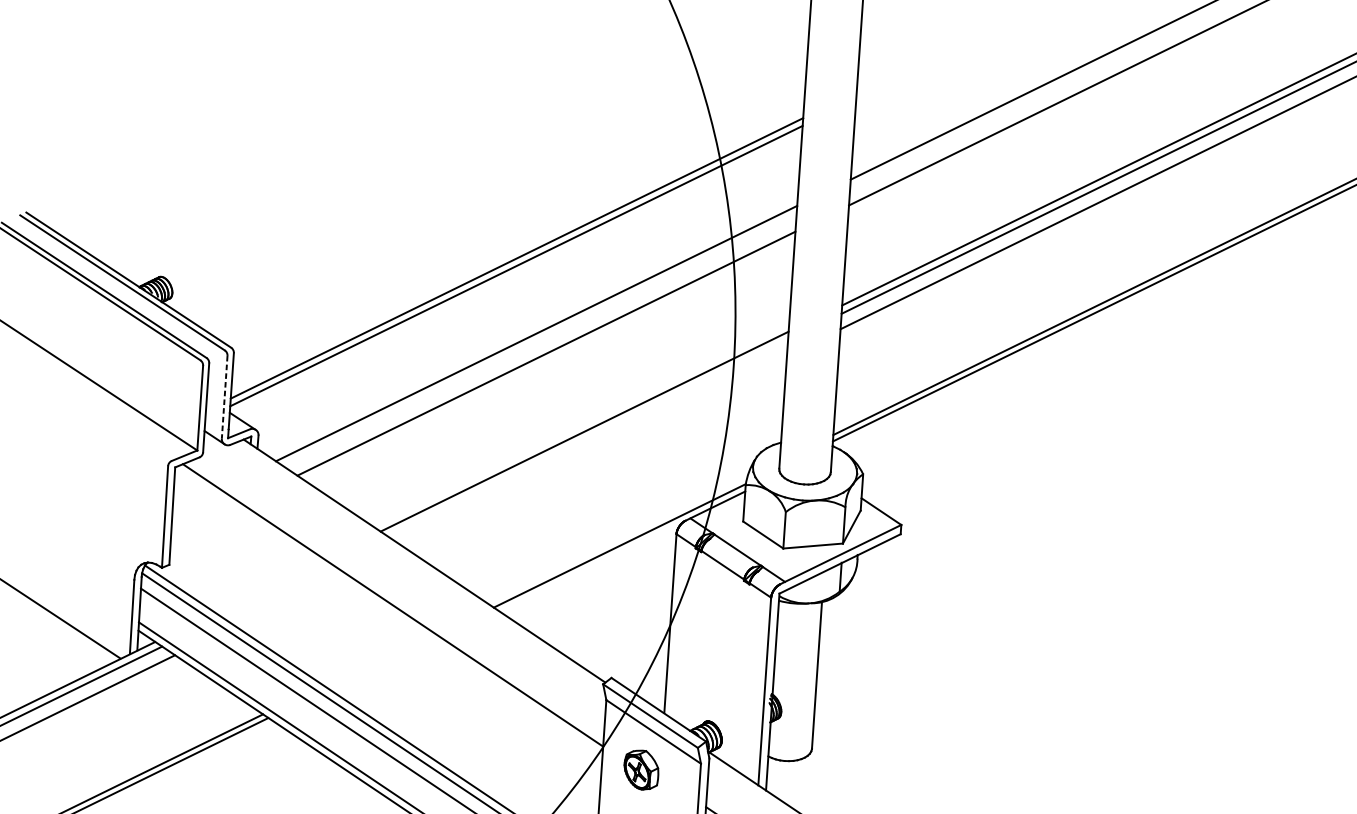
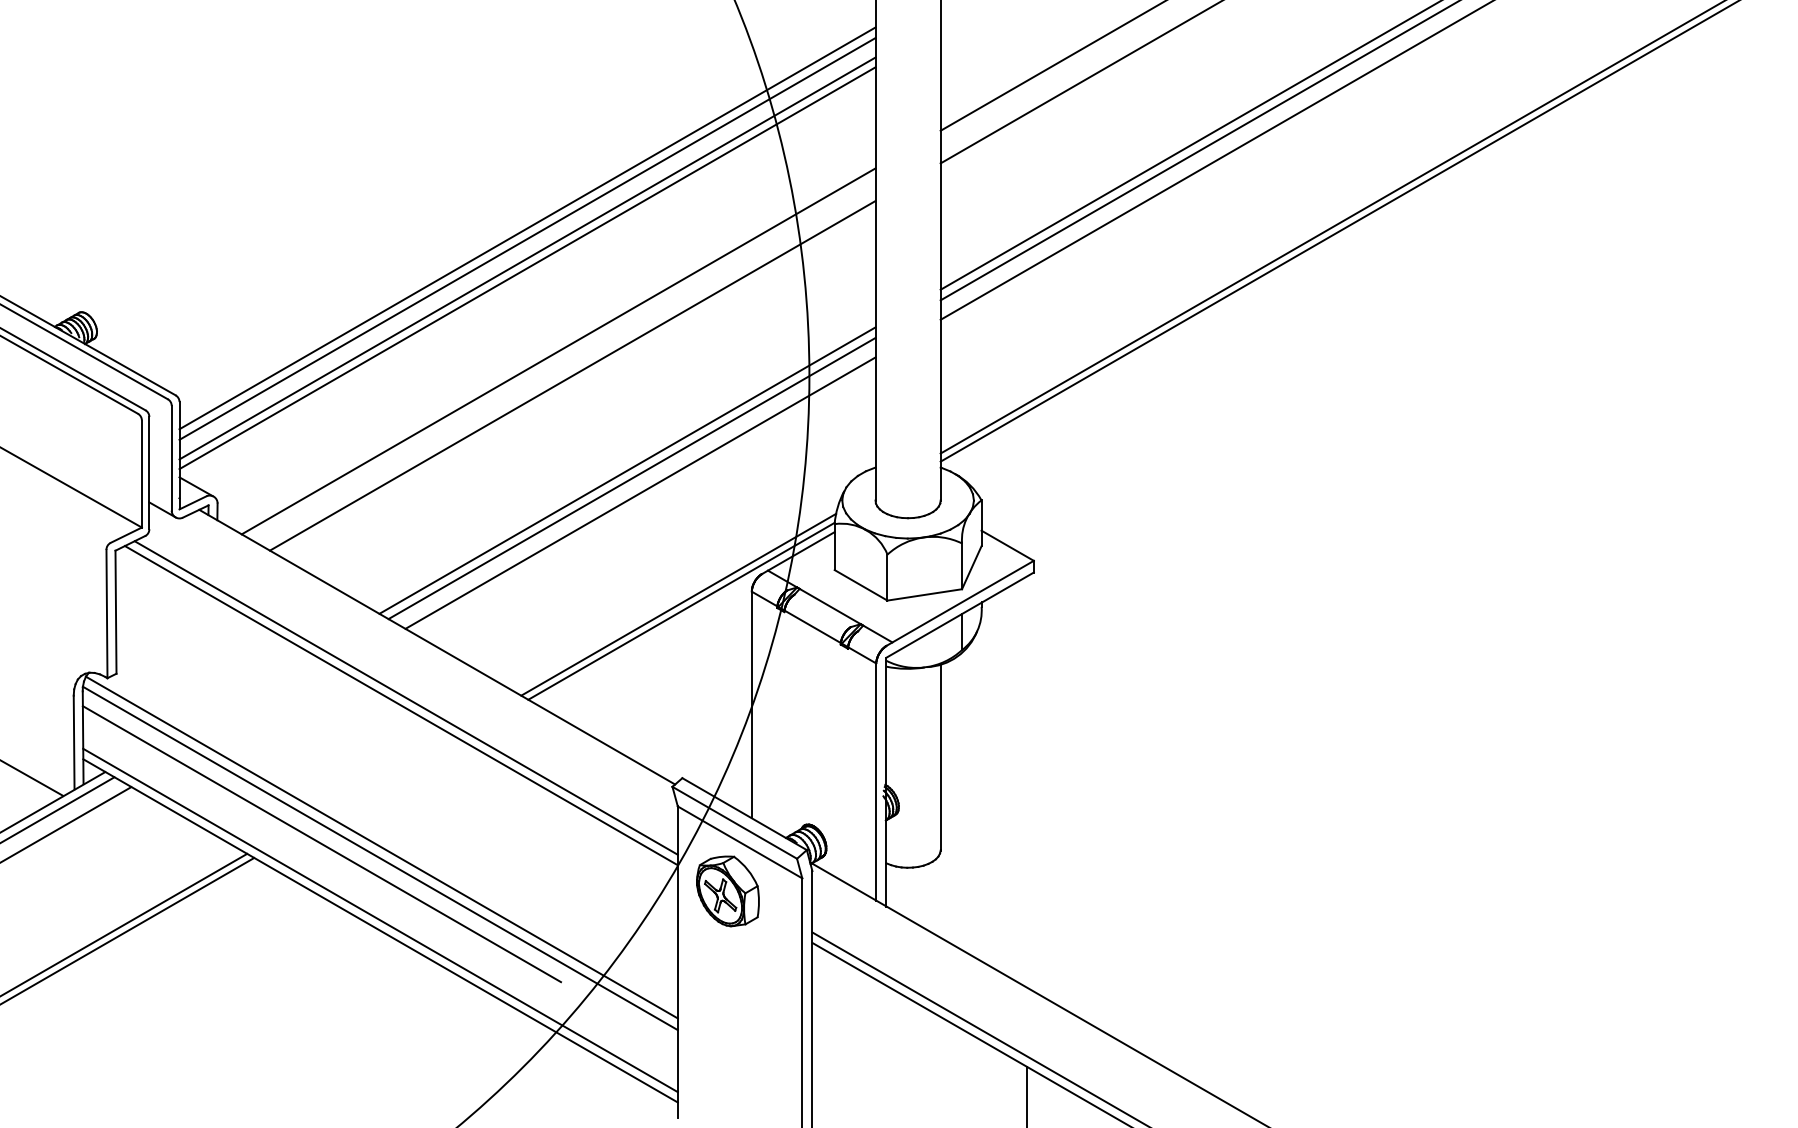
line: (518, 234) -> (527, 228), added
line: (518, 242) -> (527, 238), added
line: (224, 397) -> (171, 458), dashed -> solid
line: (587, 438) -> (631, 478), added
line: (593, 449) -> (640, 492), added
line: (617, 540) -> (678, 604), added
line: (396, 599) -> (405, 697), added
part: (641, 770) -> (727, 891), size x1.43

